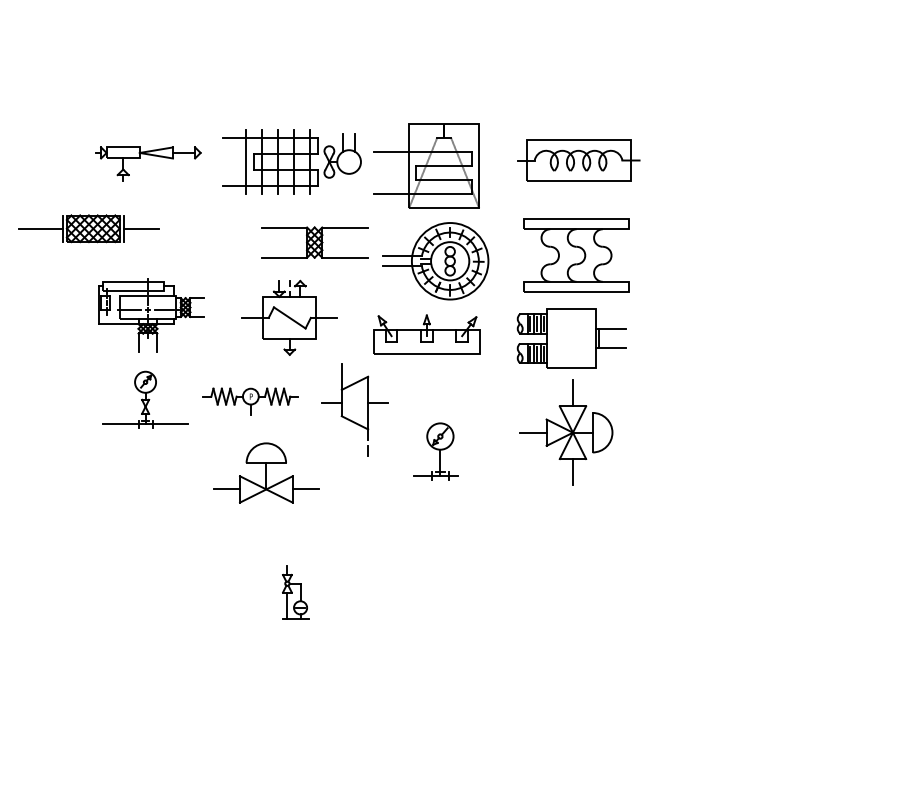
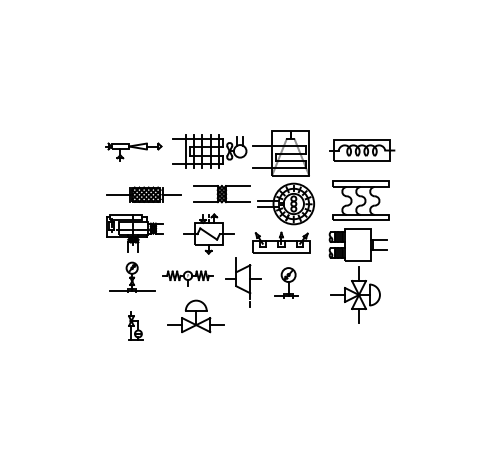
part: (87, 228) -> (143, 194), moved
part: (436, 450) -> (286, 282), moved
part: (295, 591) -> (135, 325), moved

